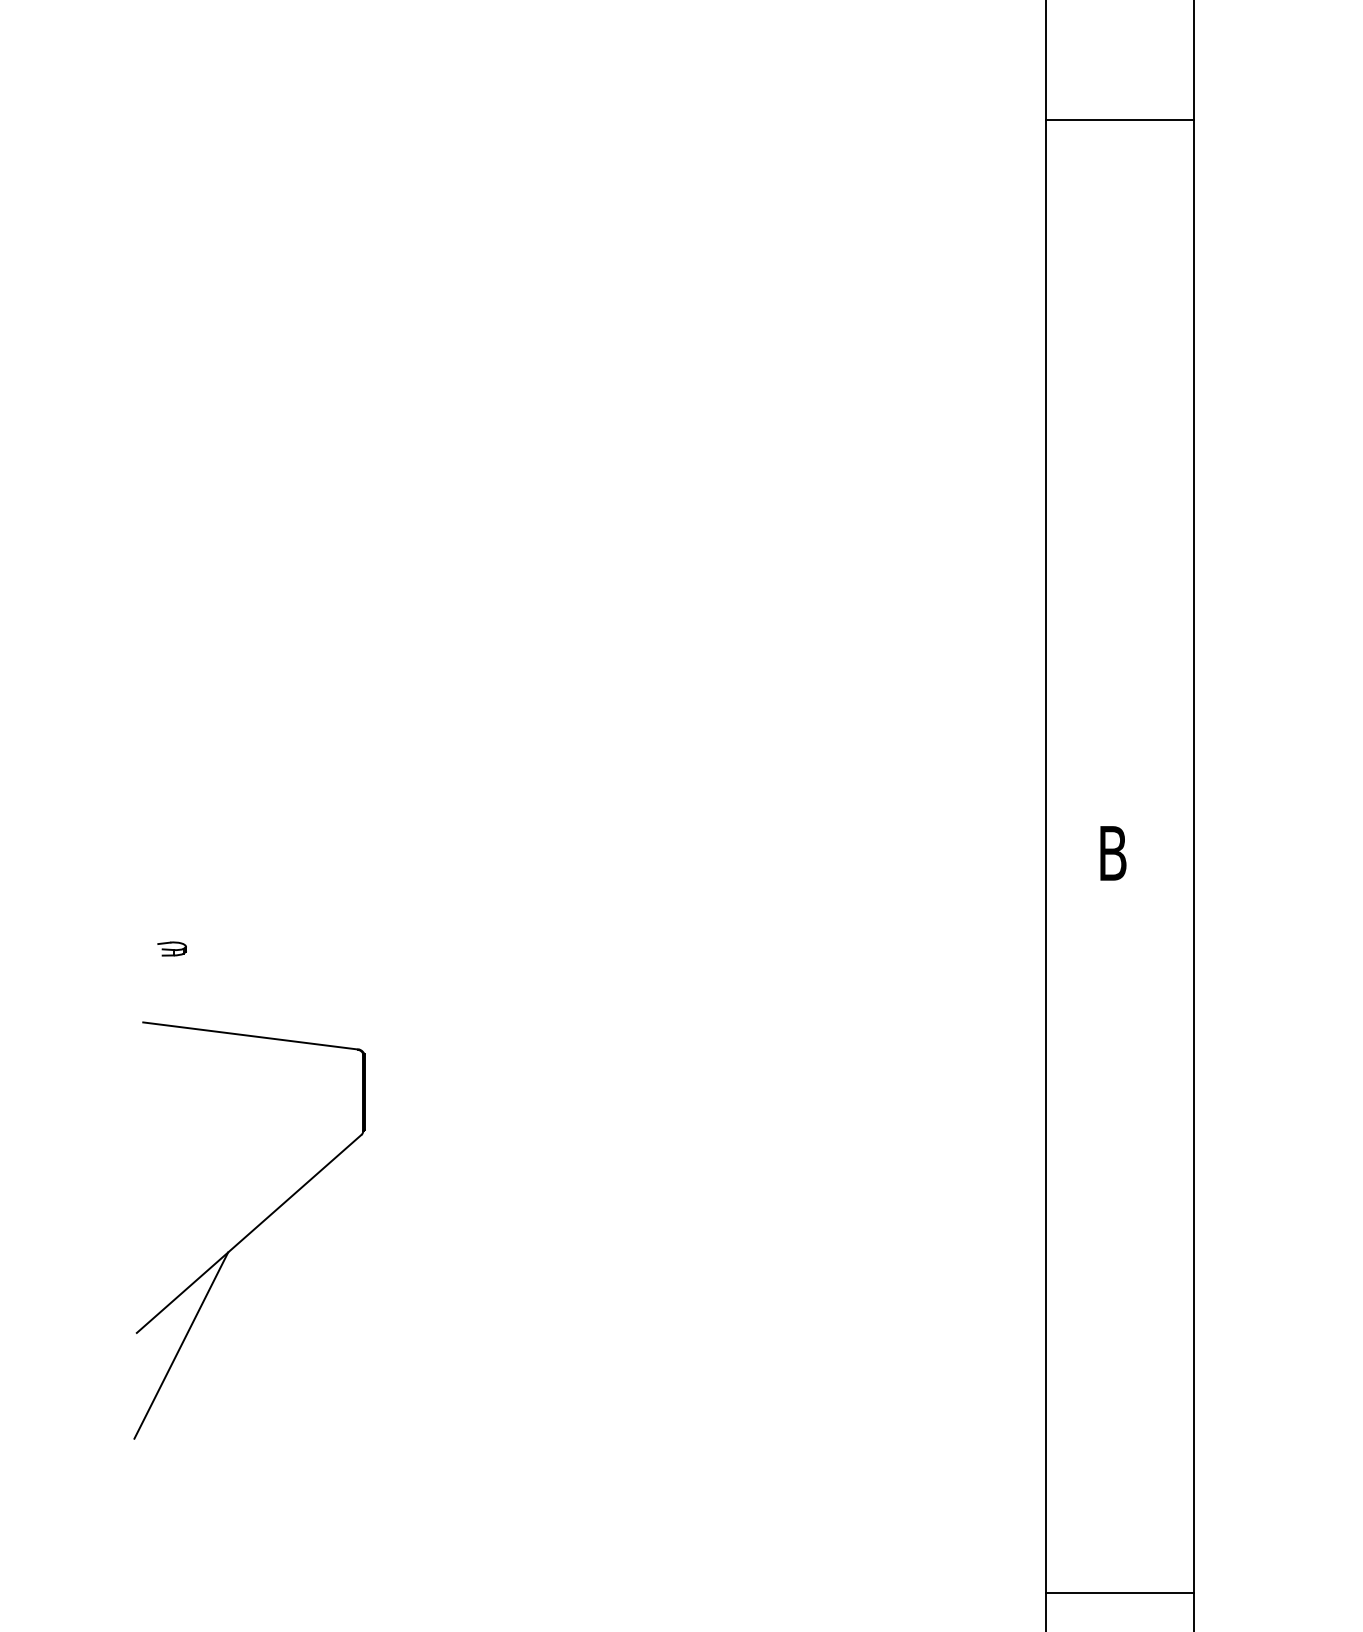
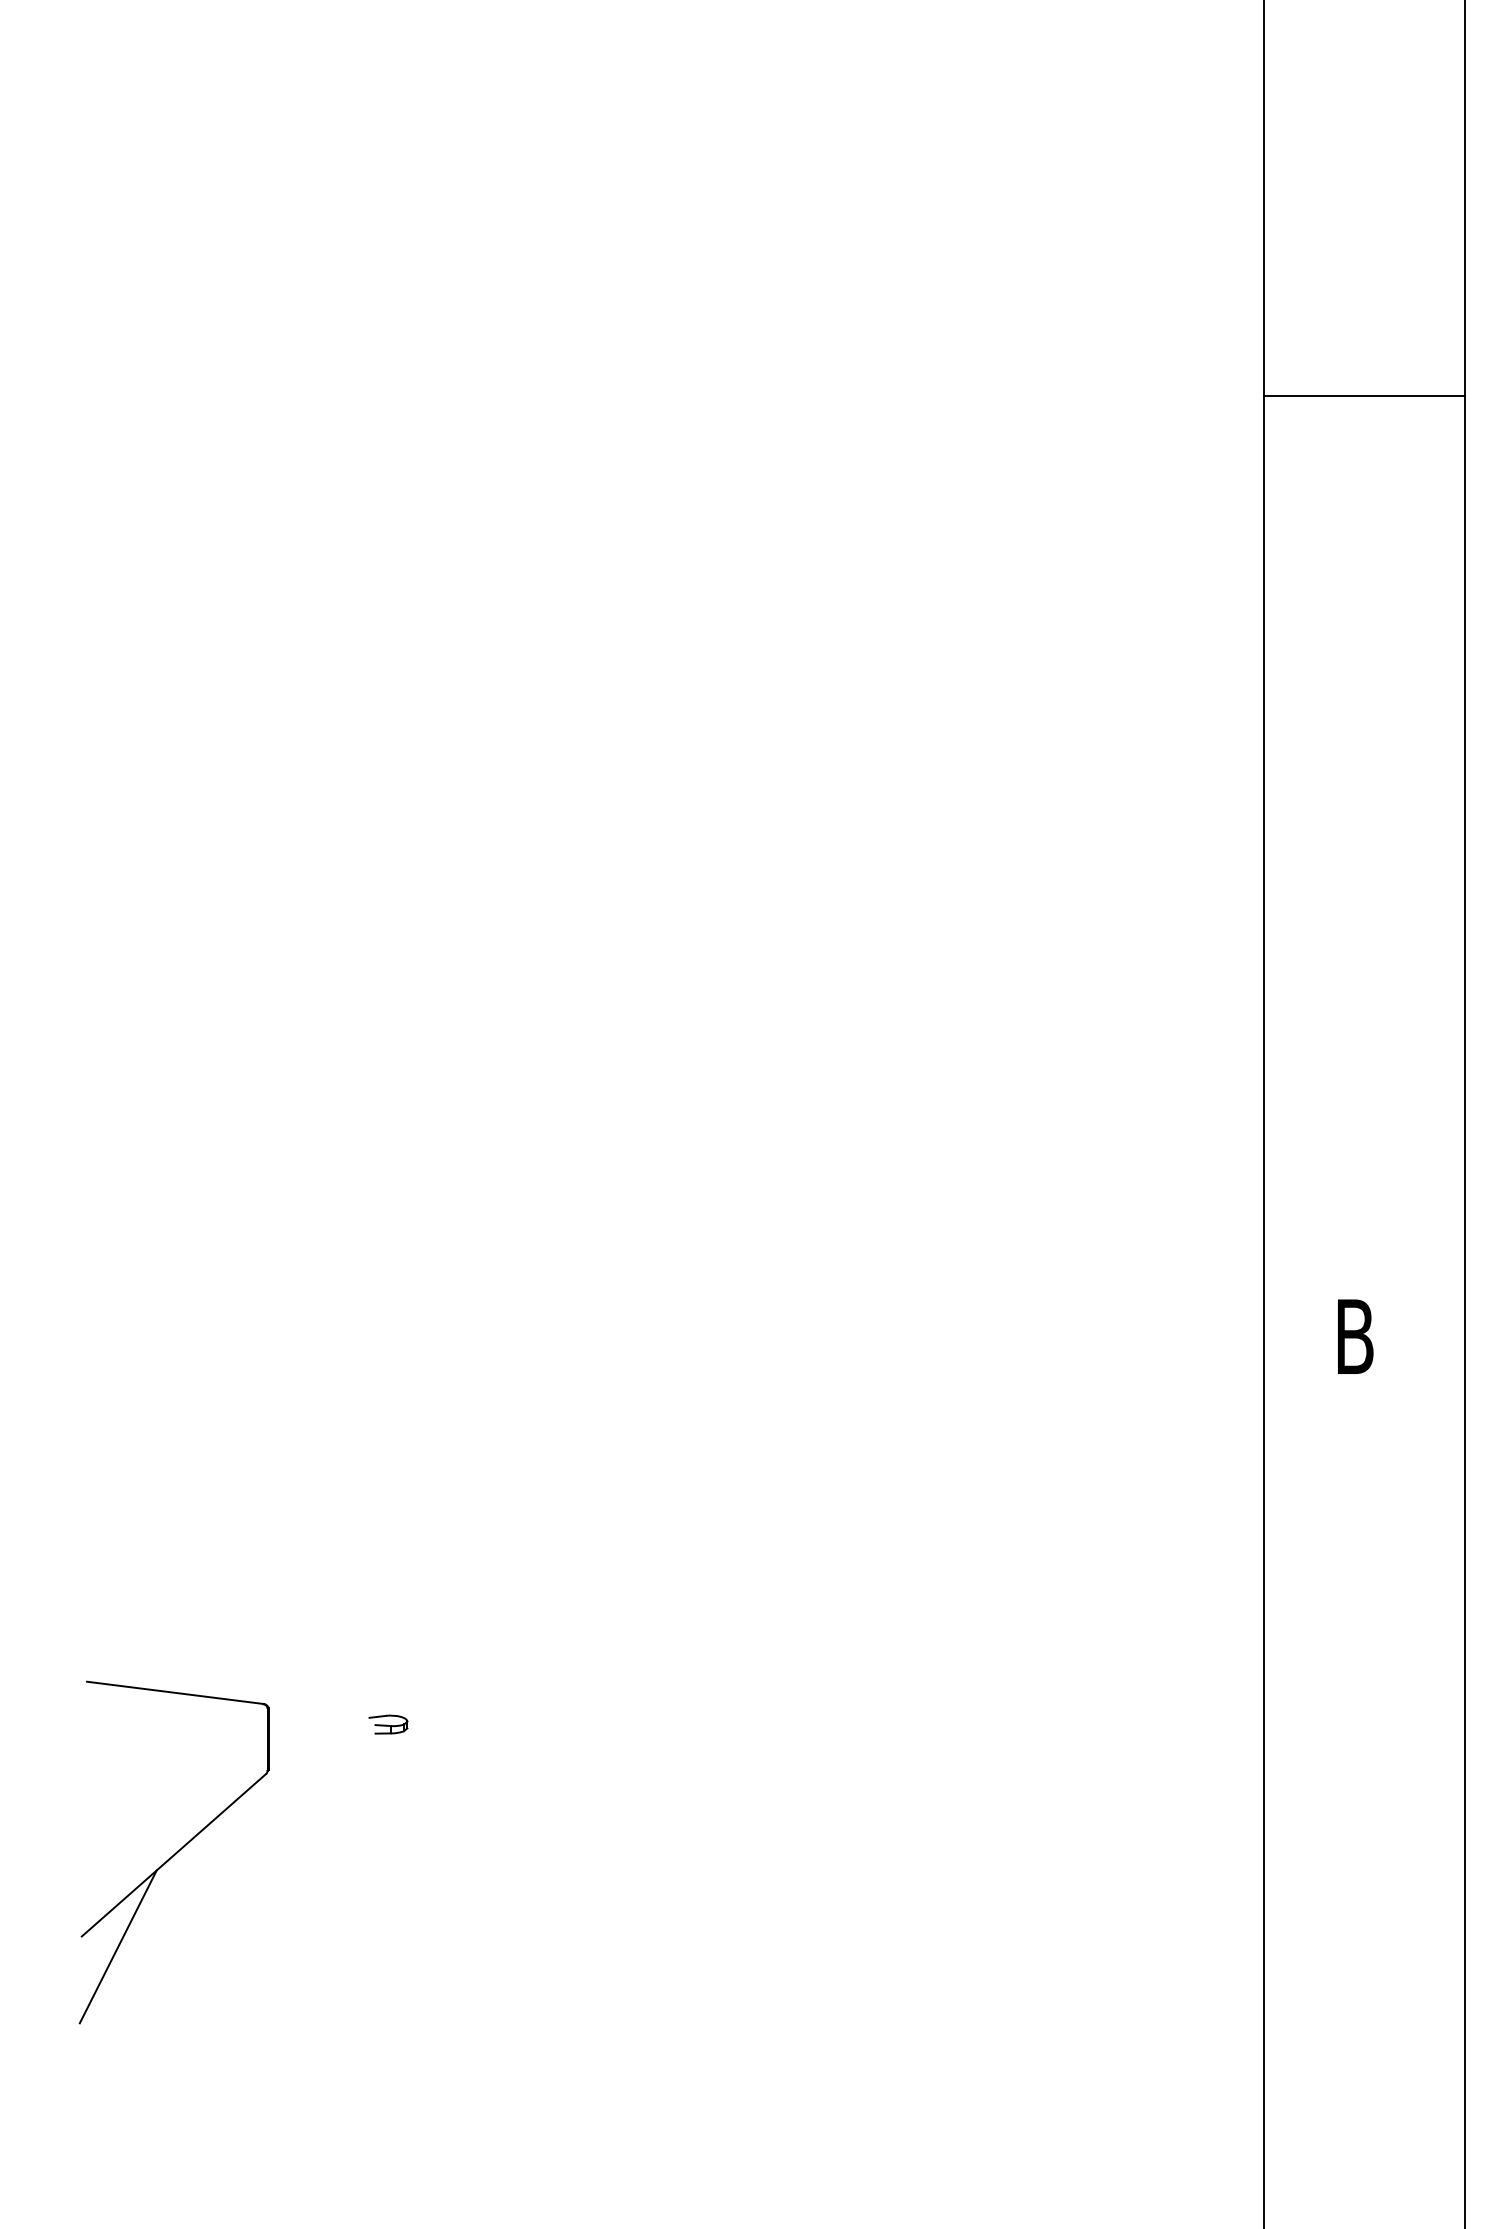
line: (1119, 120) -> (1363, 396), moved
part: (171, 948) -> (387, 1723), moved
part: (249, 1230) -> (174, 1852), size x0.6

